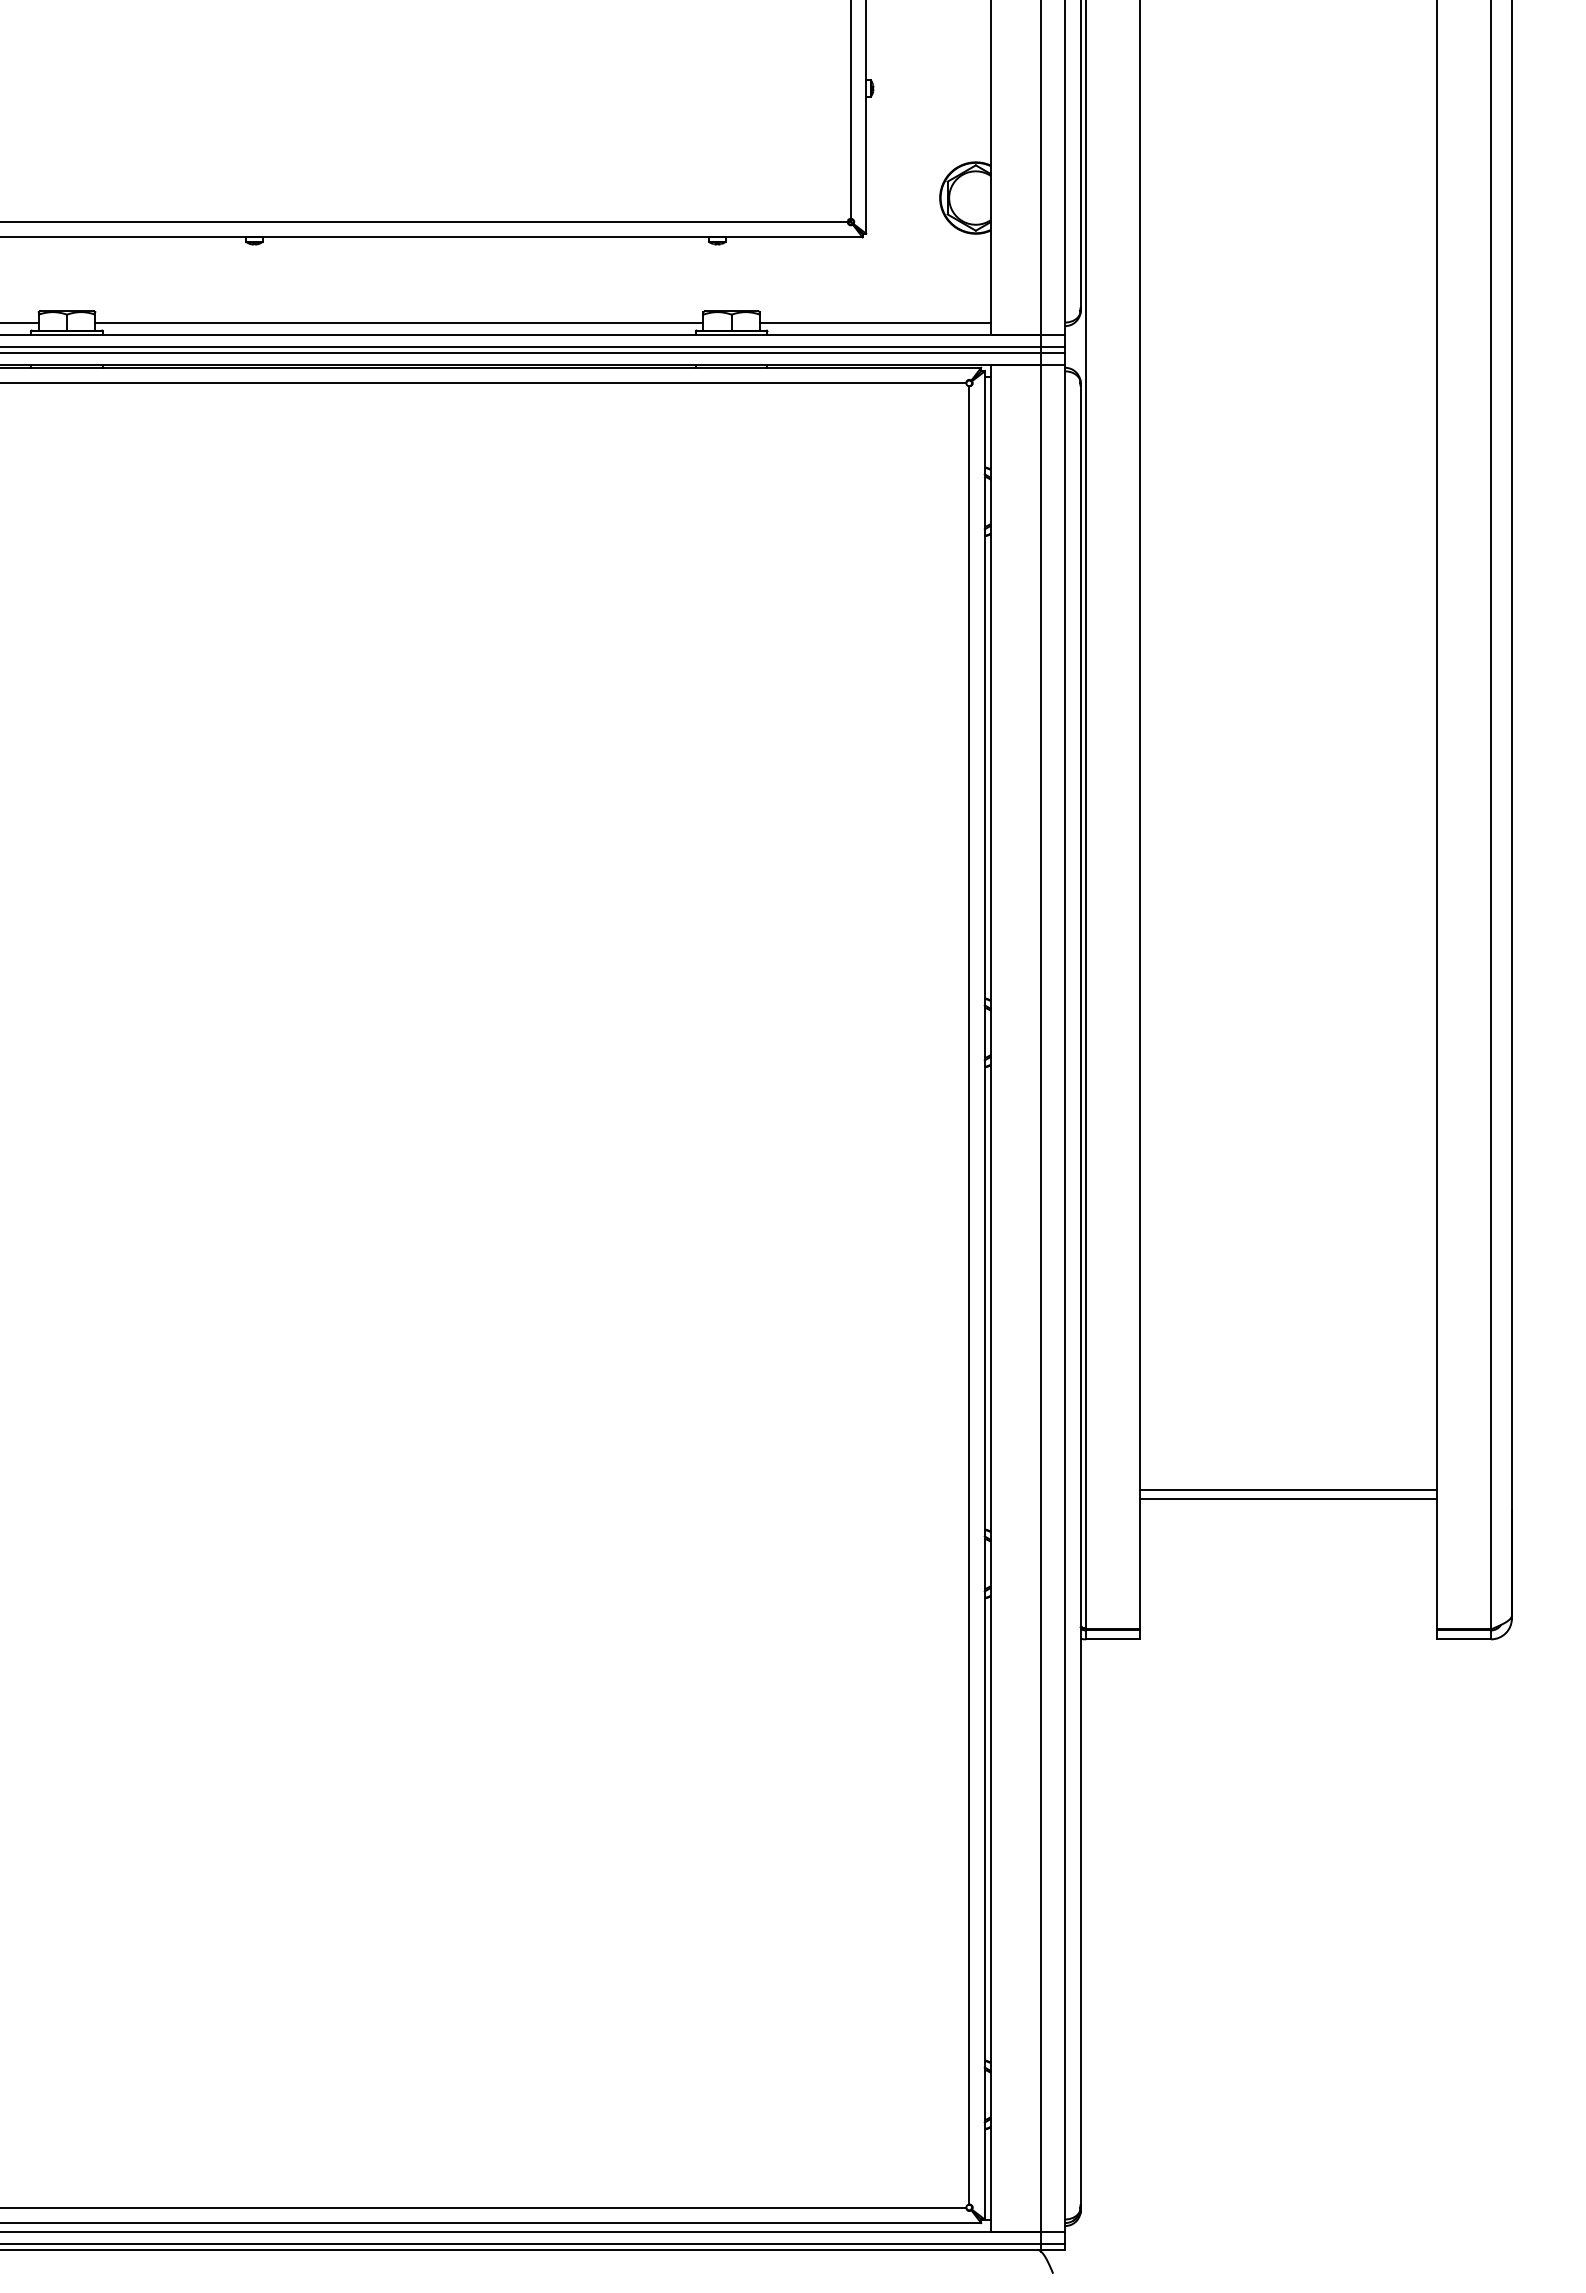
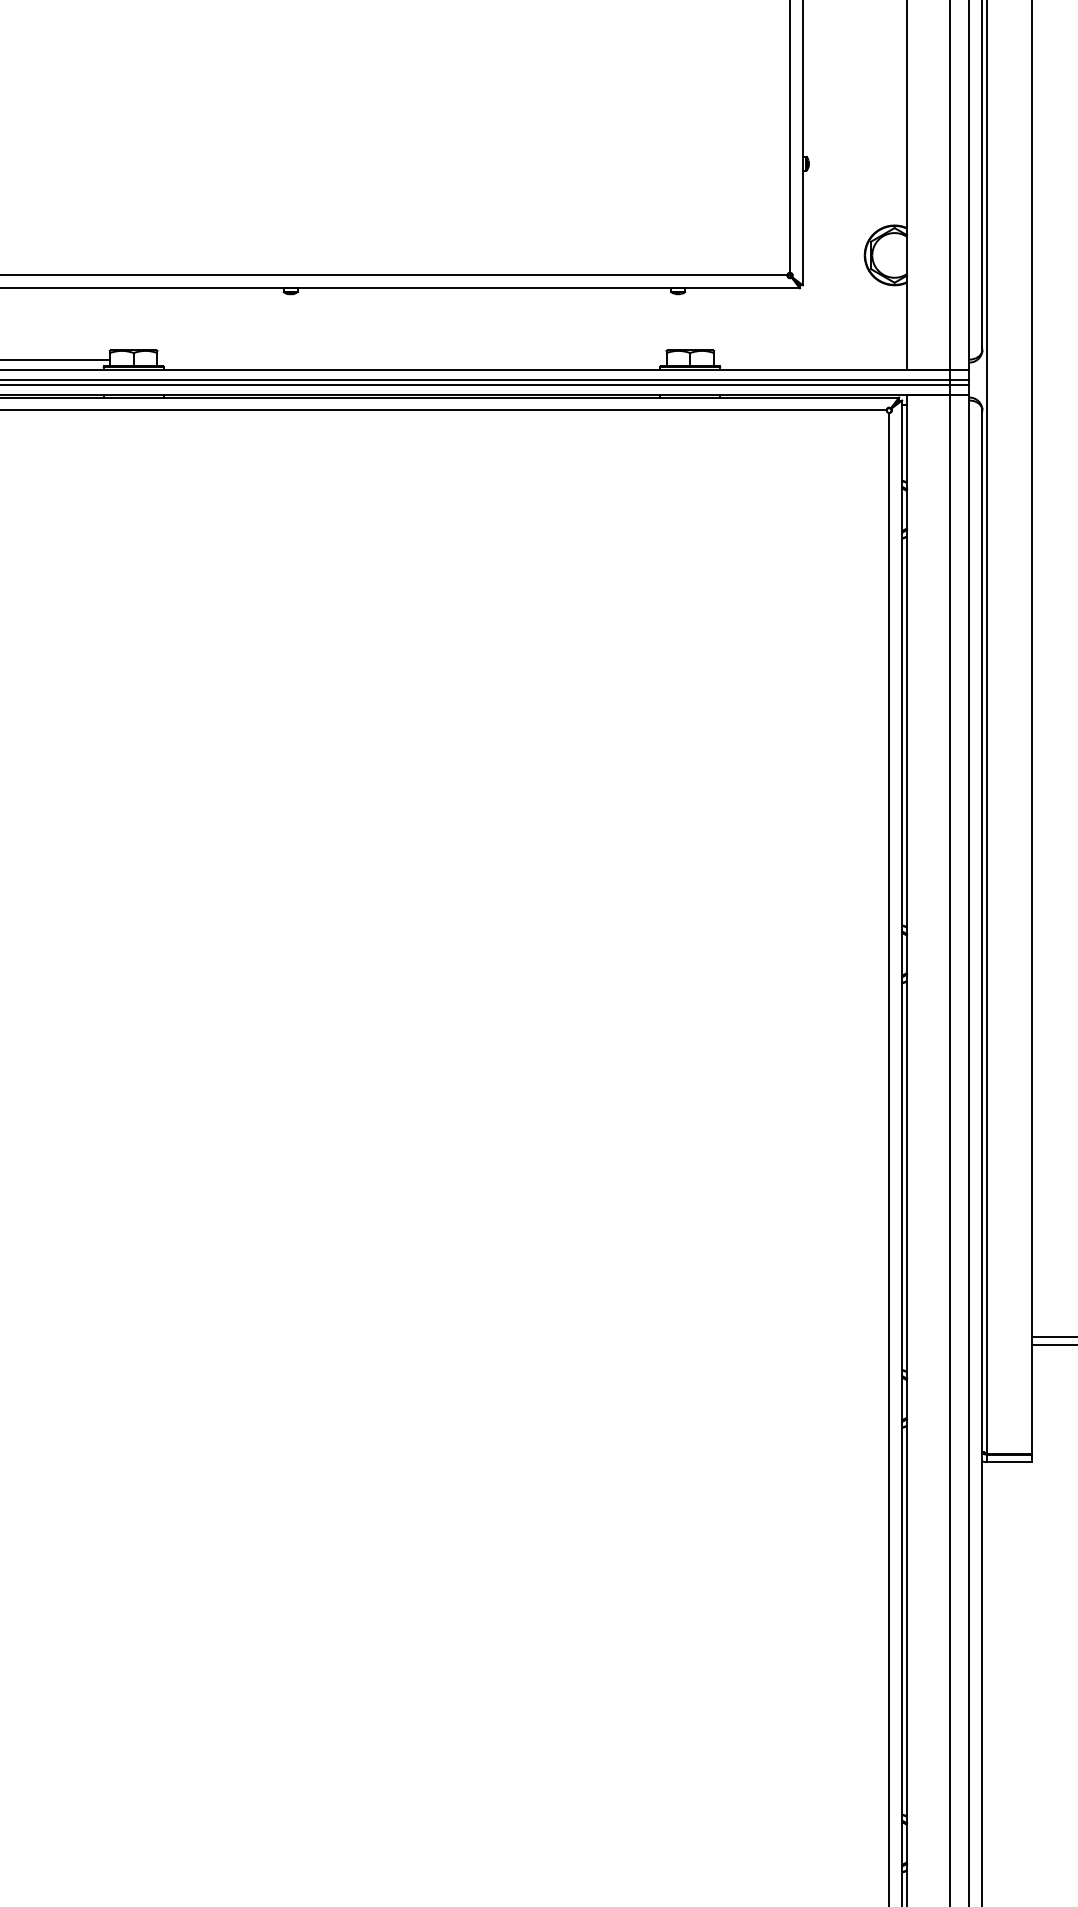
line: (399, 323) -> (412, 360), removed
line: (874, 323) -> (809, 360), removed

